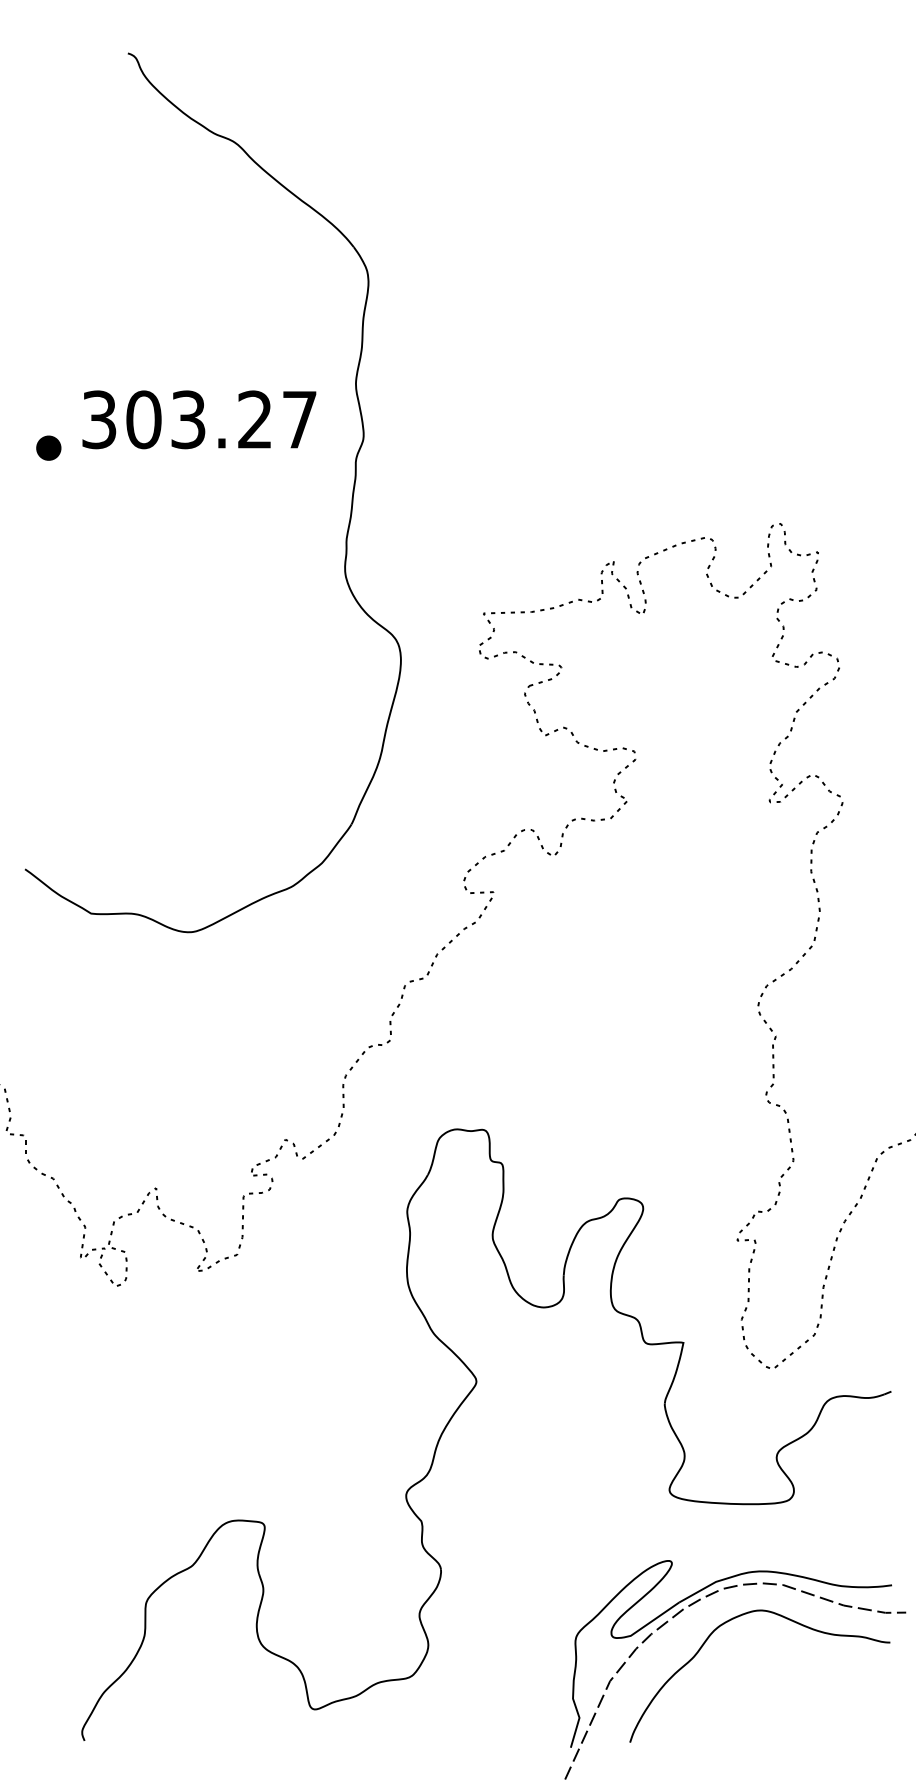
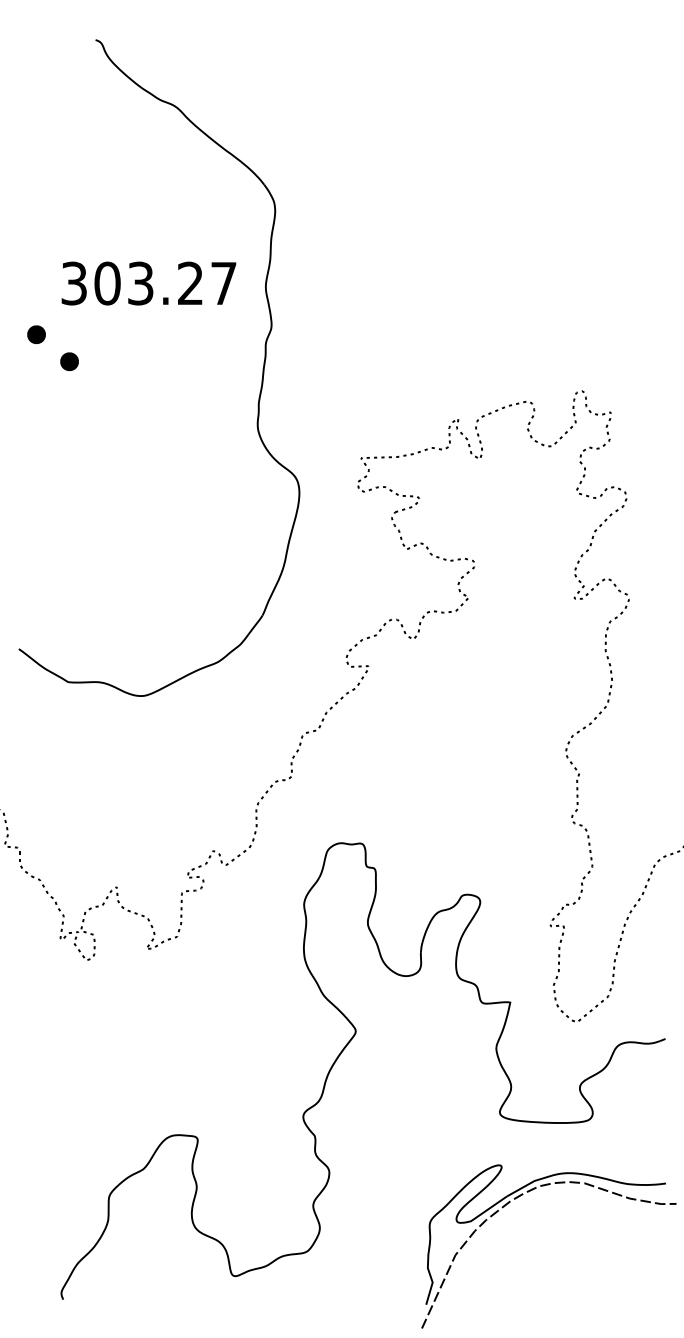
text: (198, 419) -> (148, 283), moved
part: (92, 484) -> (69, 361), added
curve: (730, 1621) -> (545, 1210), removed

